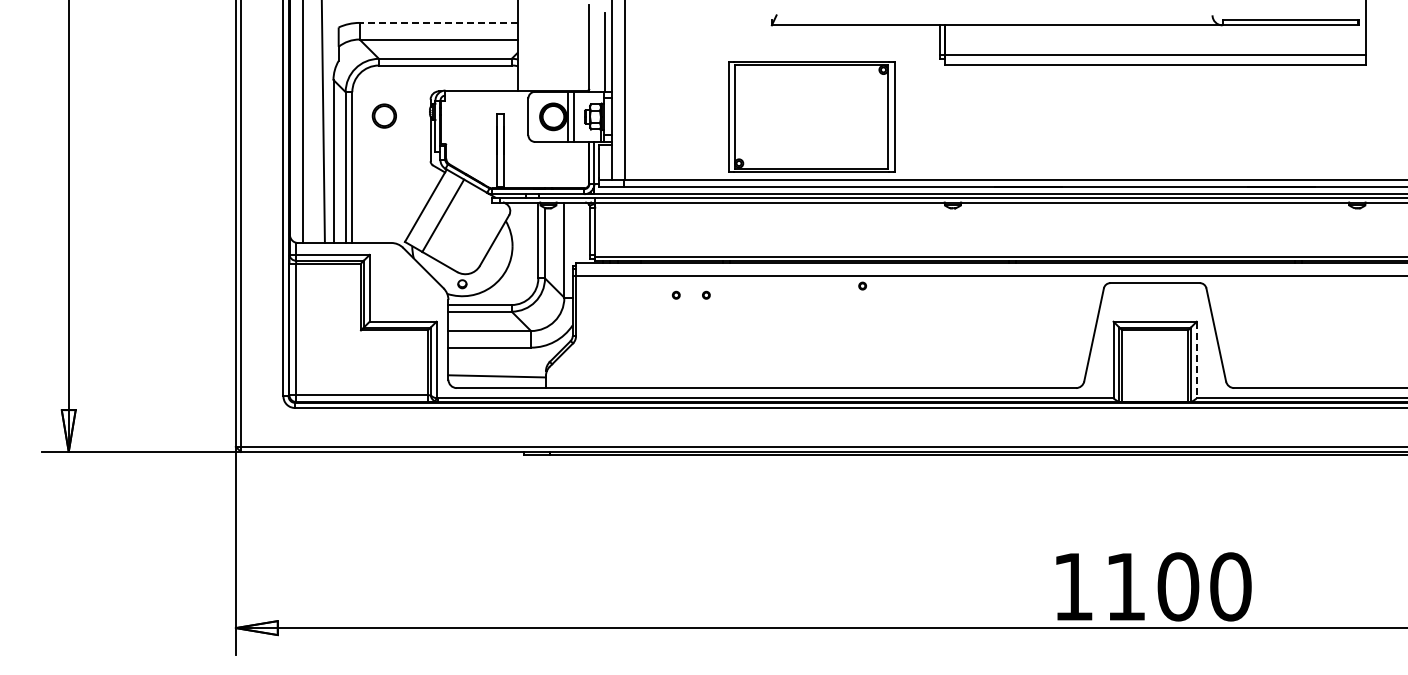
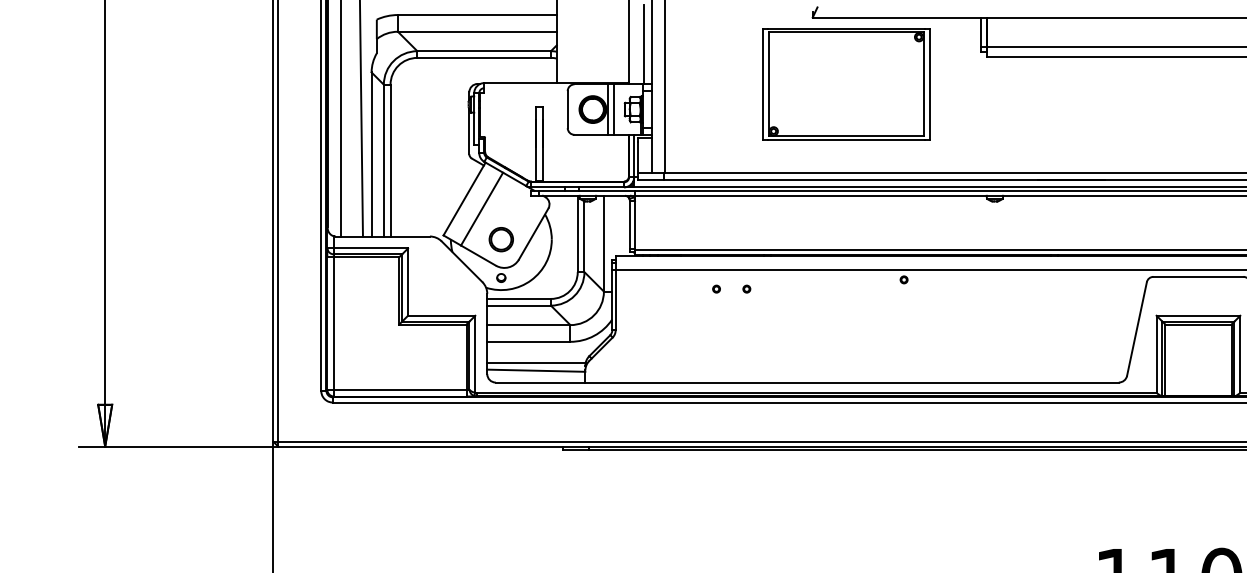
line: (438, 22) -> (477, 14), dashed -> solid
part: (383, 115) -> (500, 239), moved
part: (811, 116) -> (846, 84), moved
line: (1196, 360) -> (1240, 354), dashed -> solid
line: (497, 368) -> (536, 362), added

